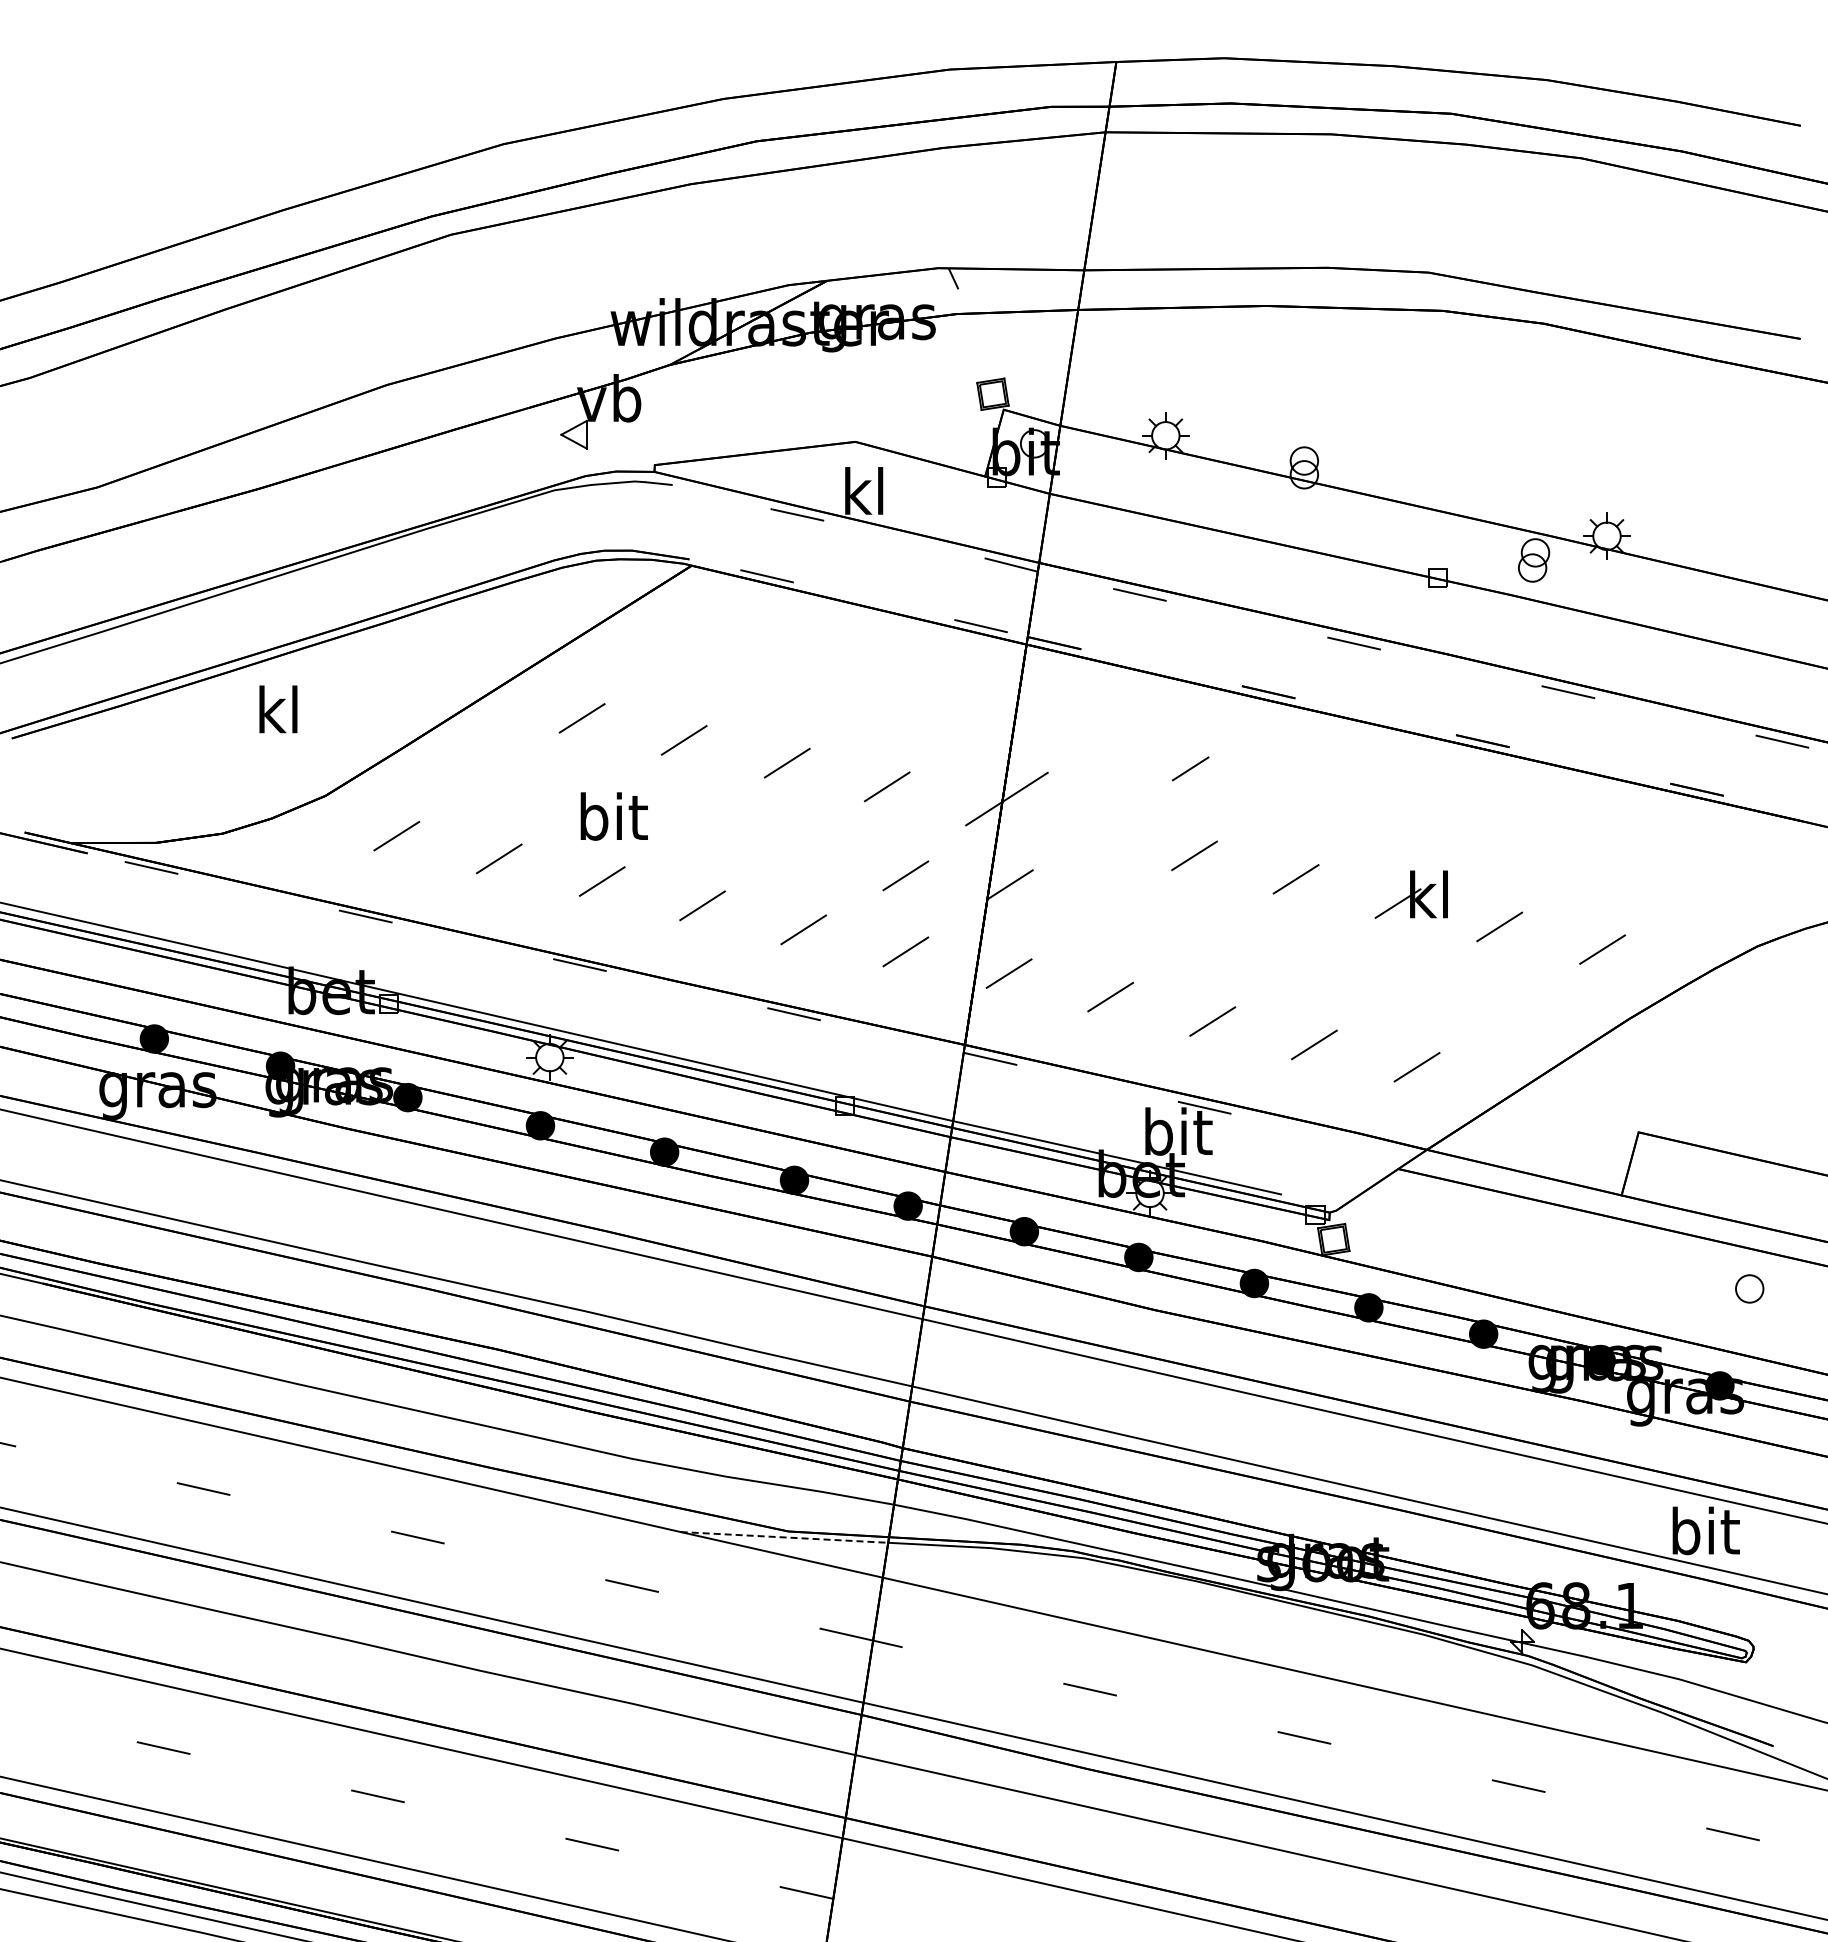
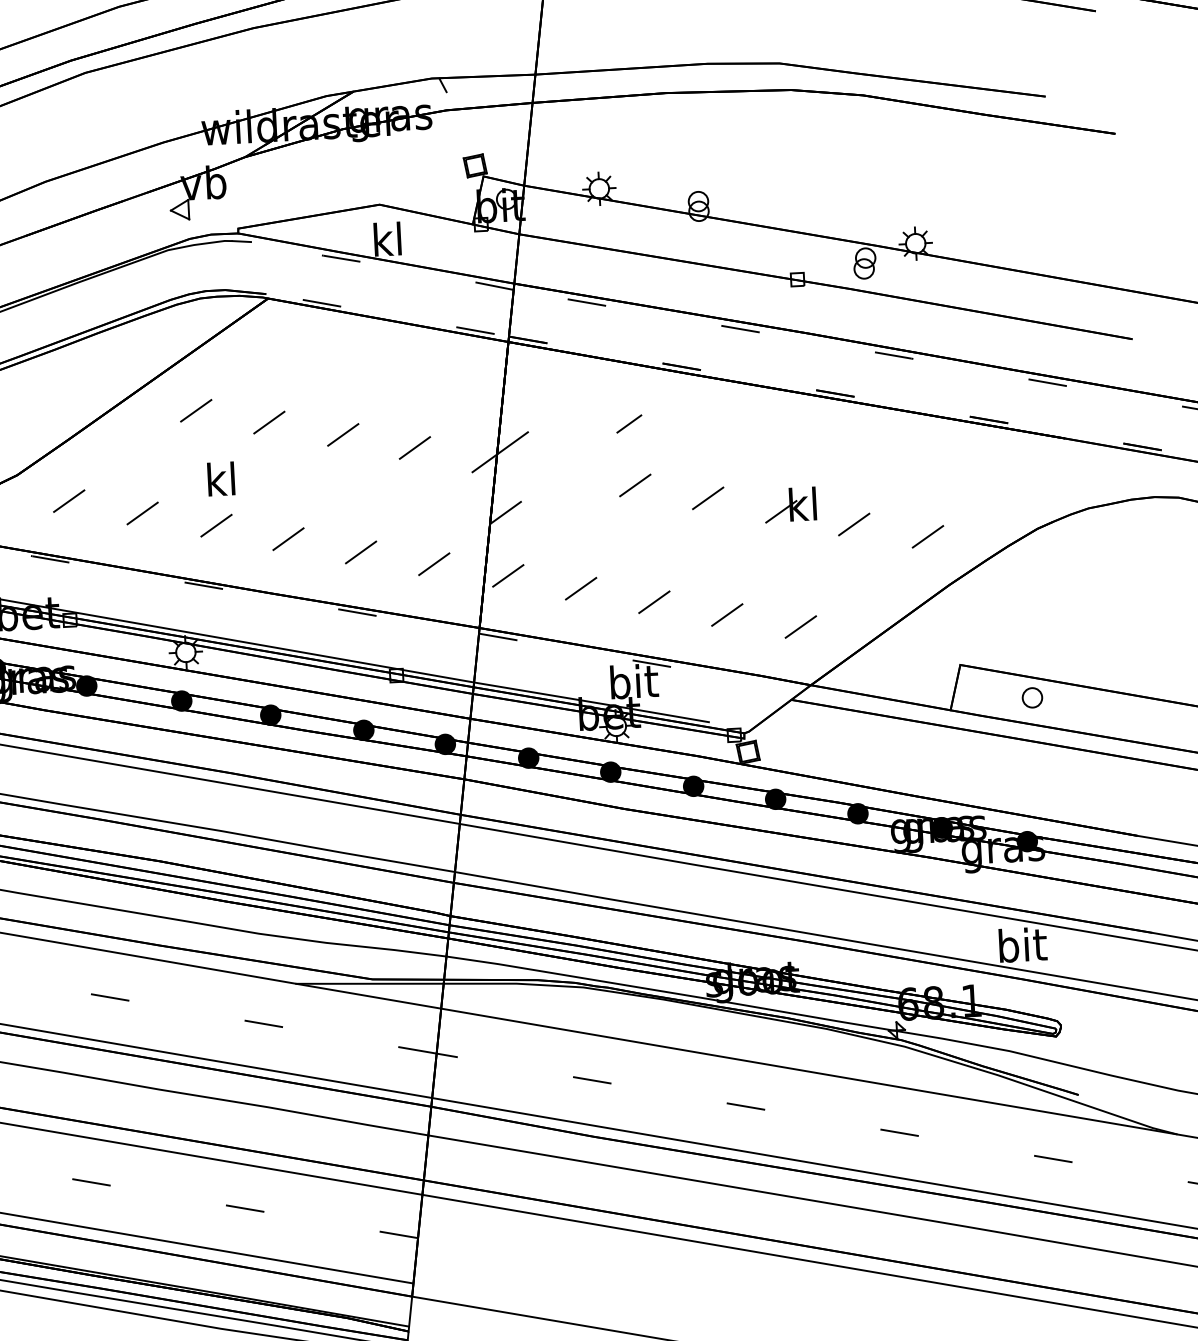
text: (613, 816) -> (222, 479), bit -> kl
line: (905, 875) -> (431, 510), removed
part: (1749, 1288) -> (1032, 697), moved
line: (784, 1537) -> (370, 983), dashed -> solid

